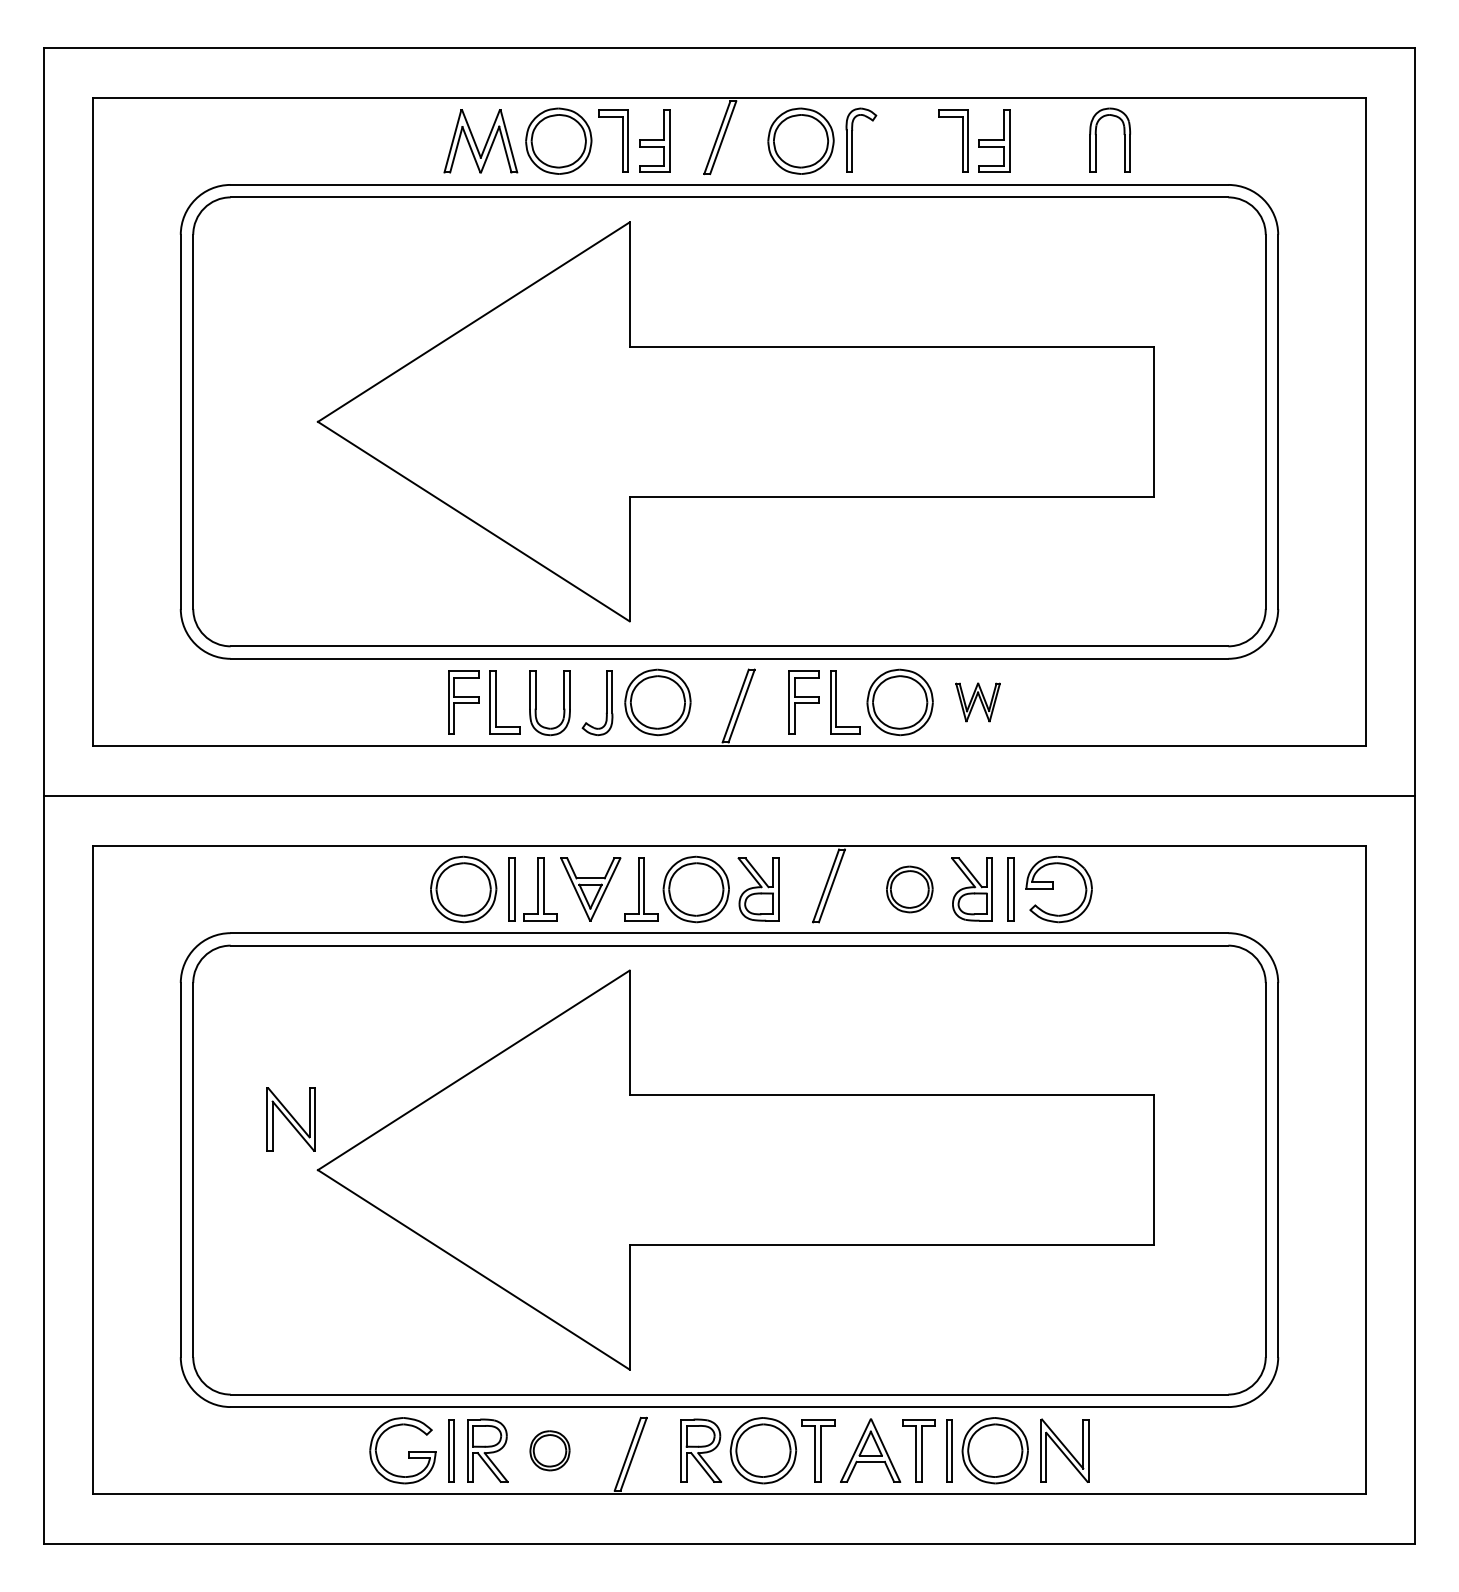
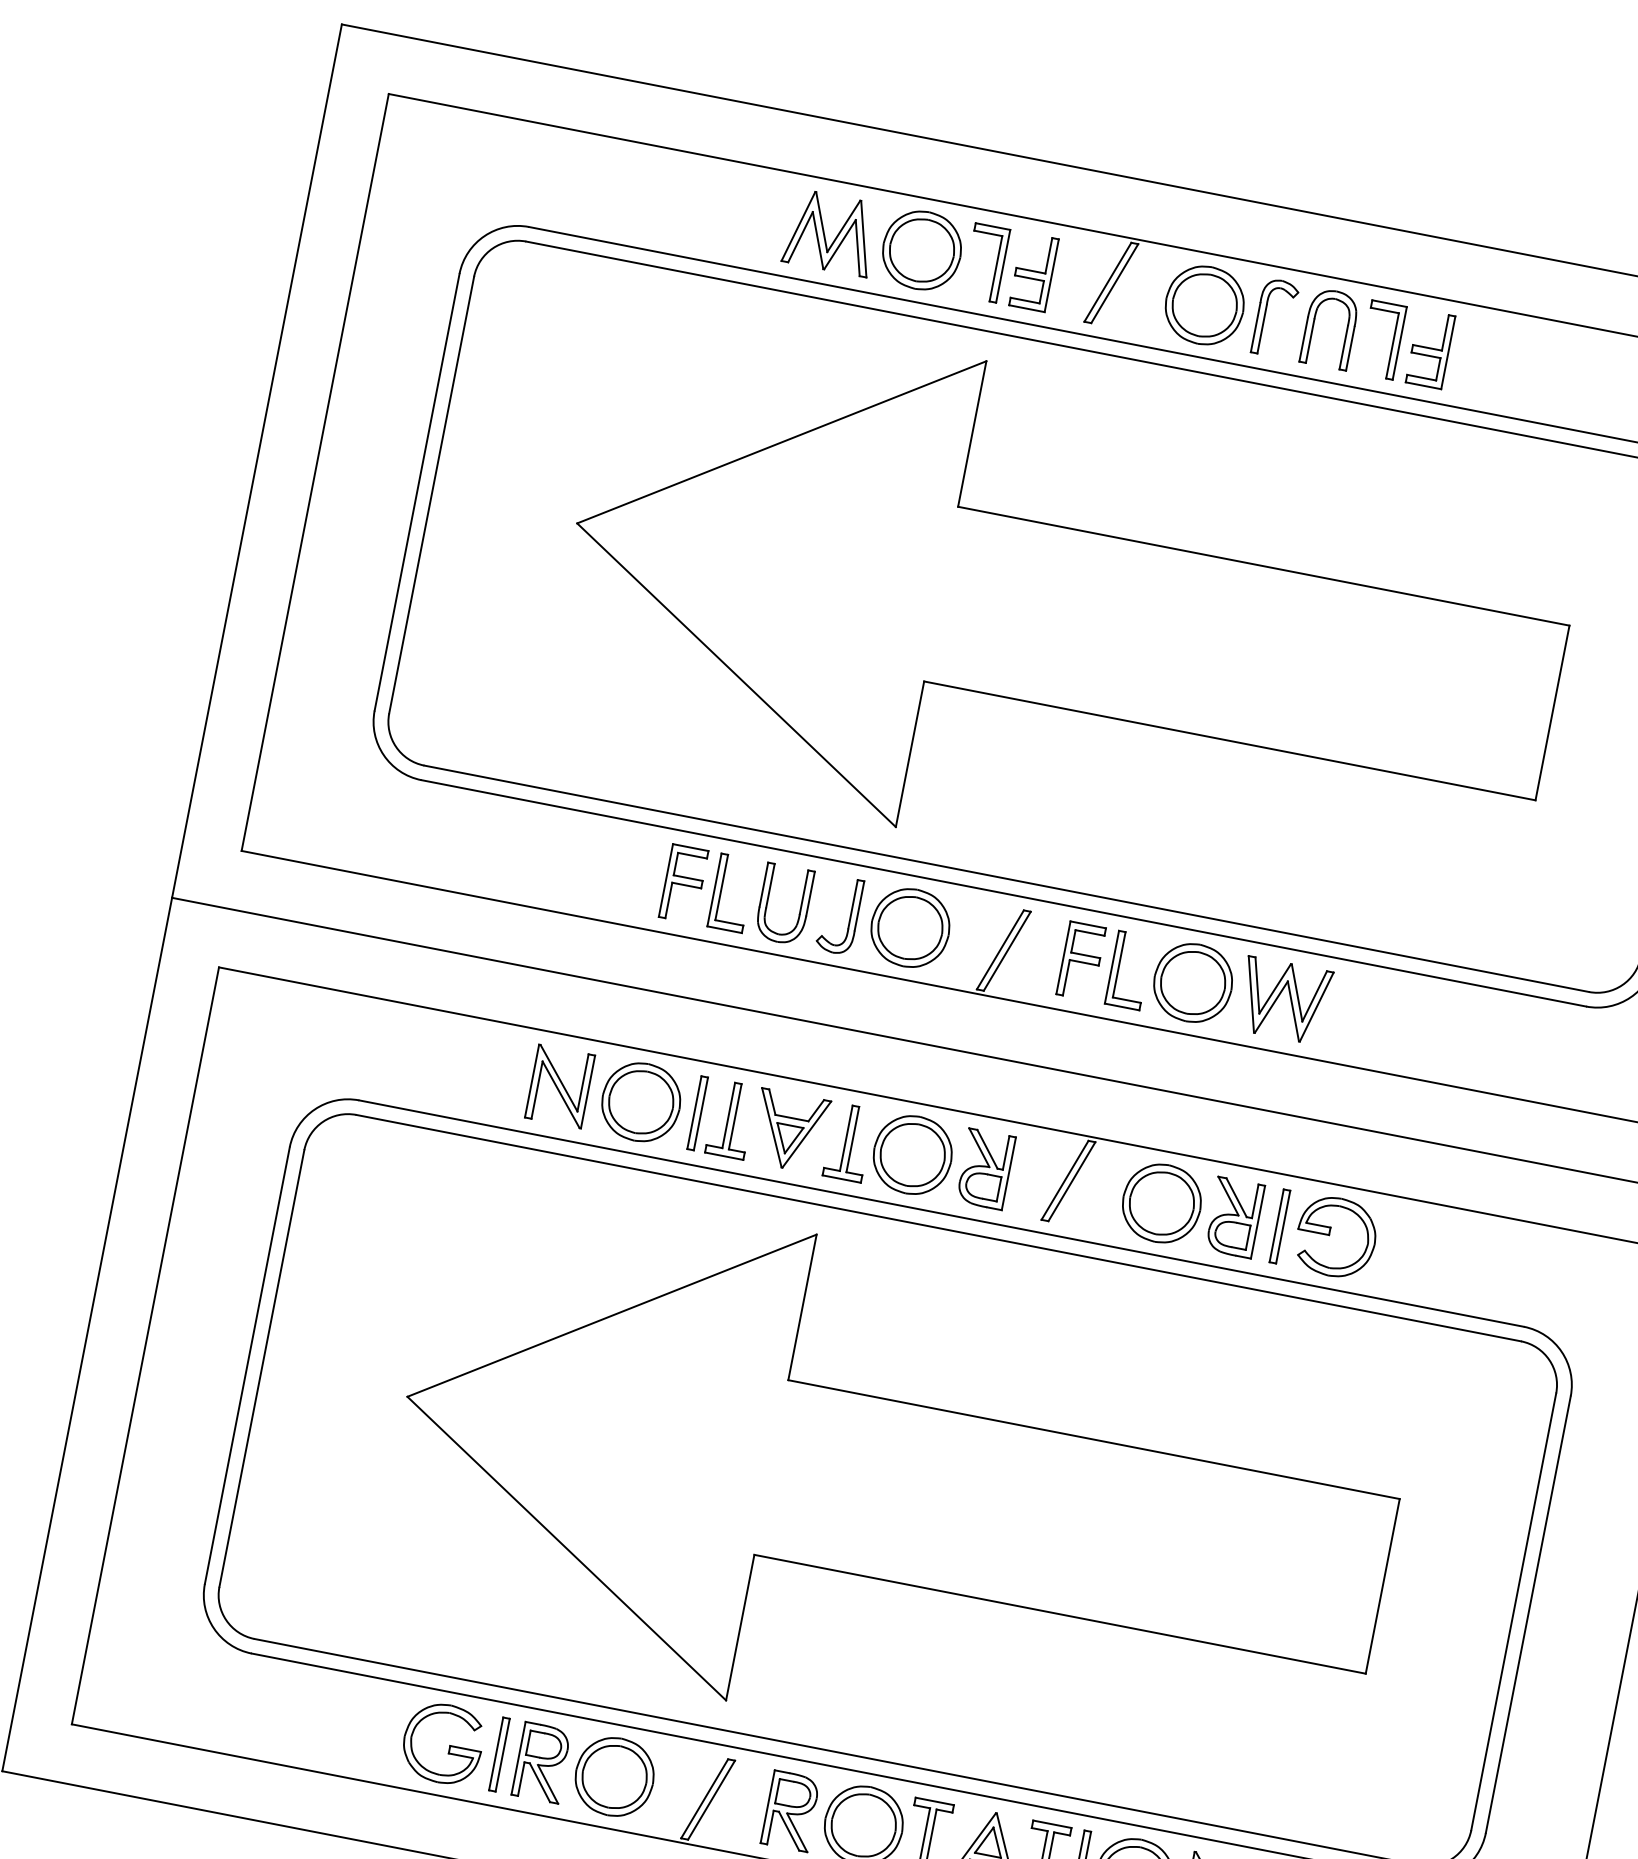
part: (1123, 134) -> (1346, 324), moved
part: (977, 702) -> (1283, 1000), size x1.67
part: (909, 889) -> (1161, 1203), size x1.43
part: (290, 1119) -> (559, 1086), moved
part: (549, 1450) -> (614, 1776), size x1.67

